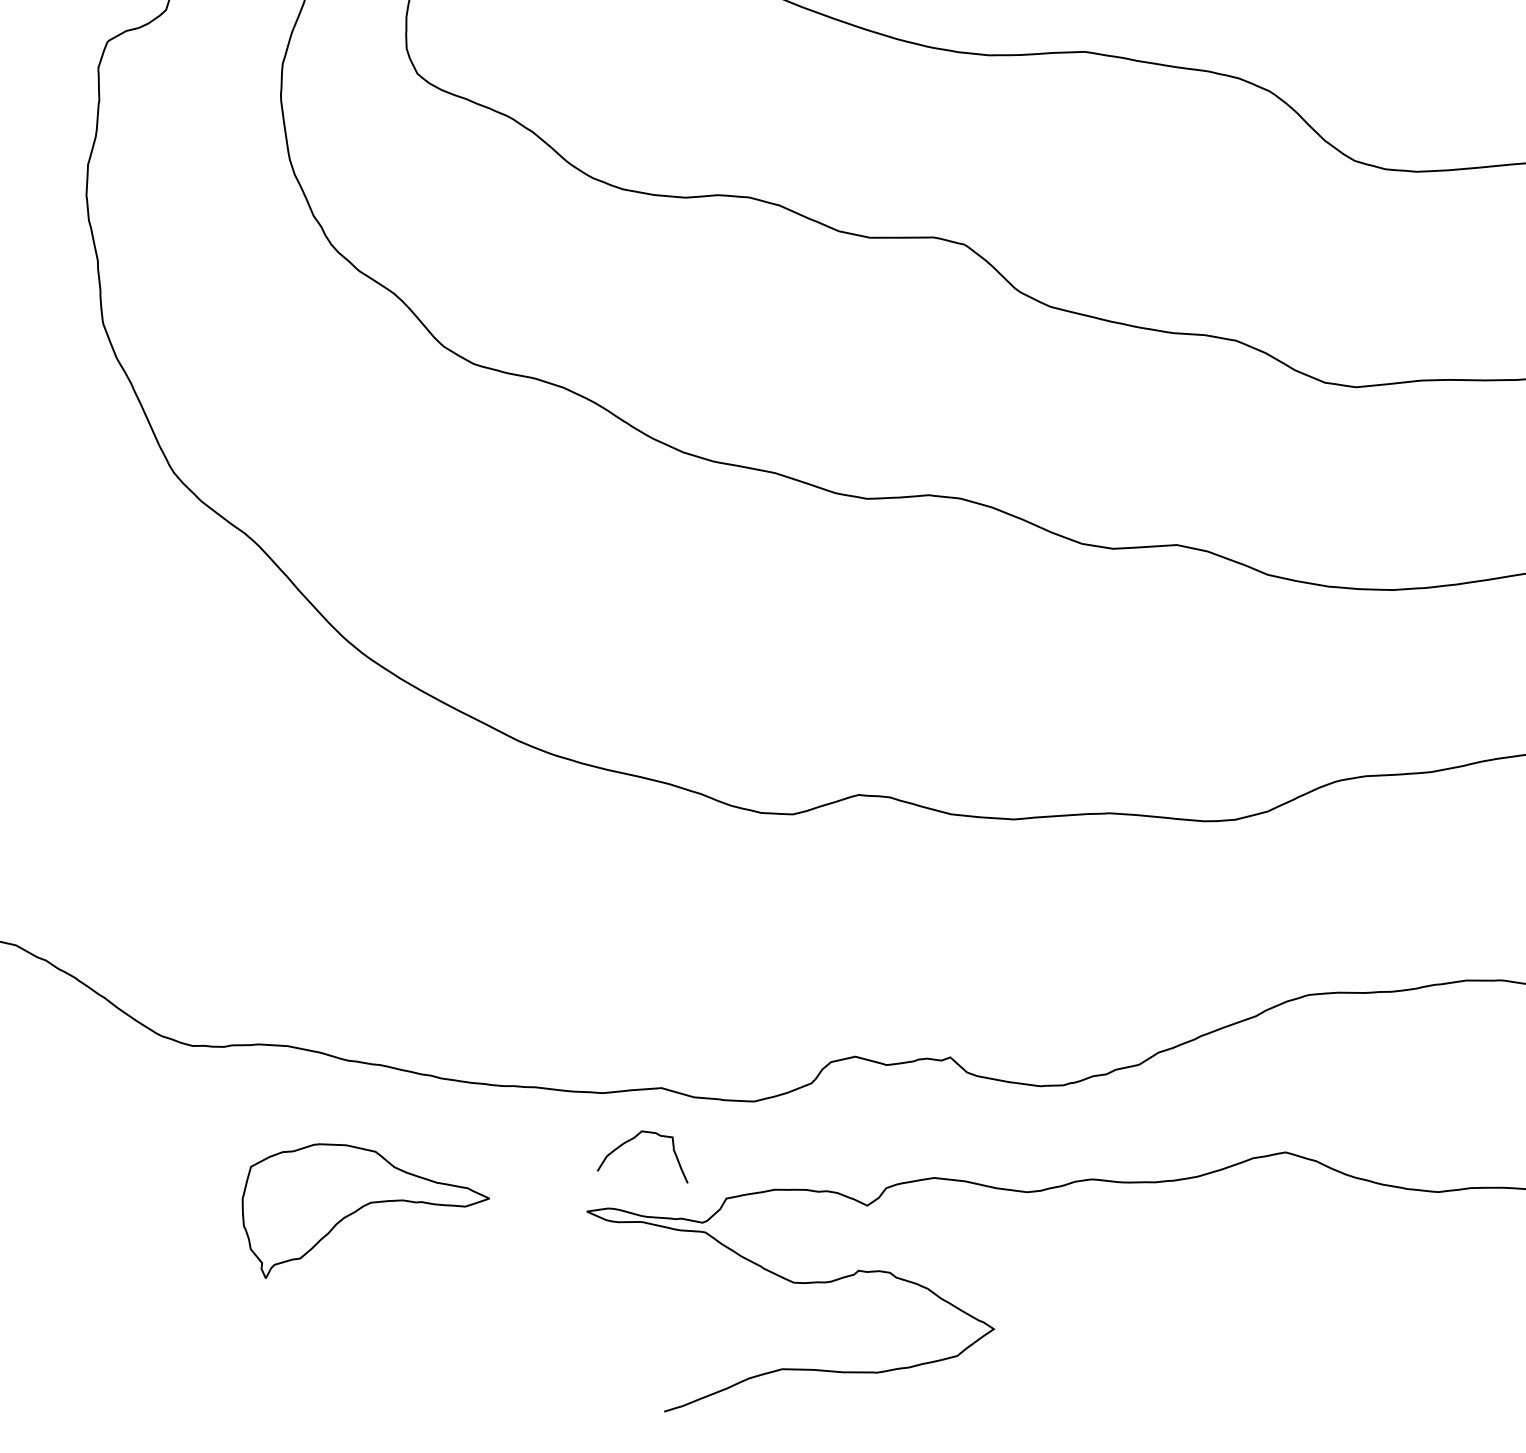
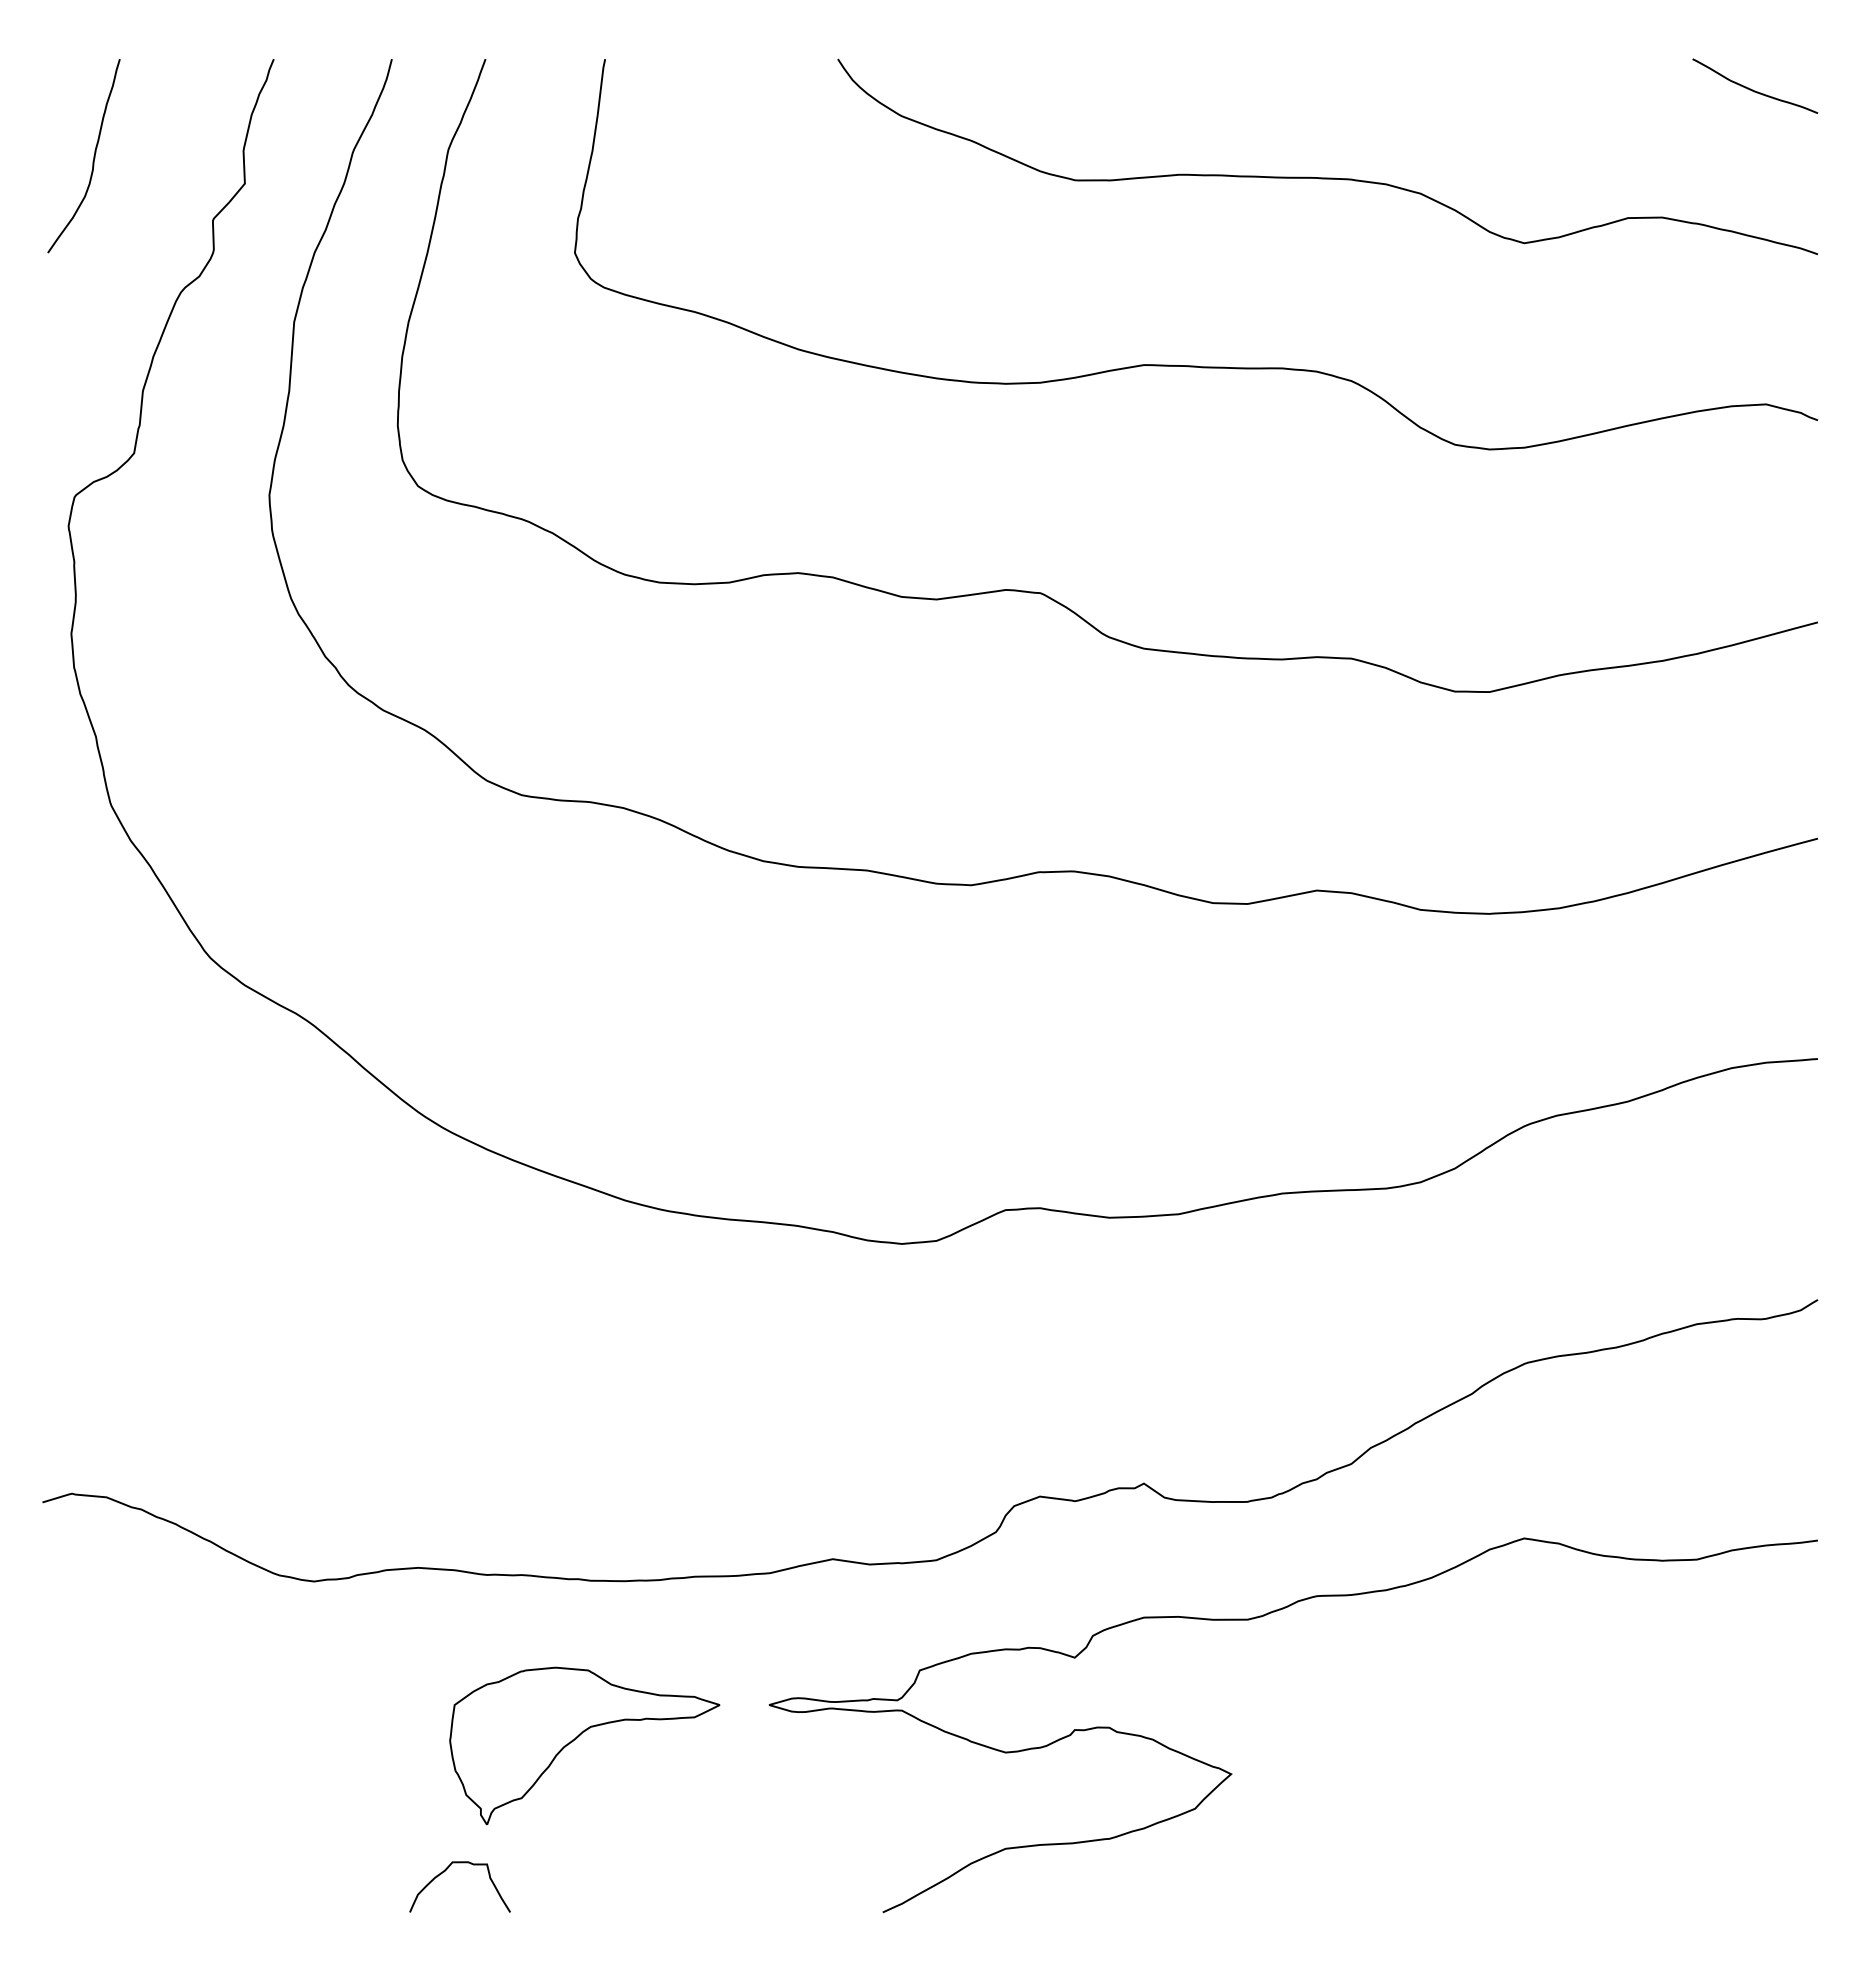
curve: (634, 1138) -> (445, 1871), moved
part: (357, 1211) -> (577, 1738), moved

